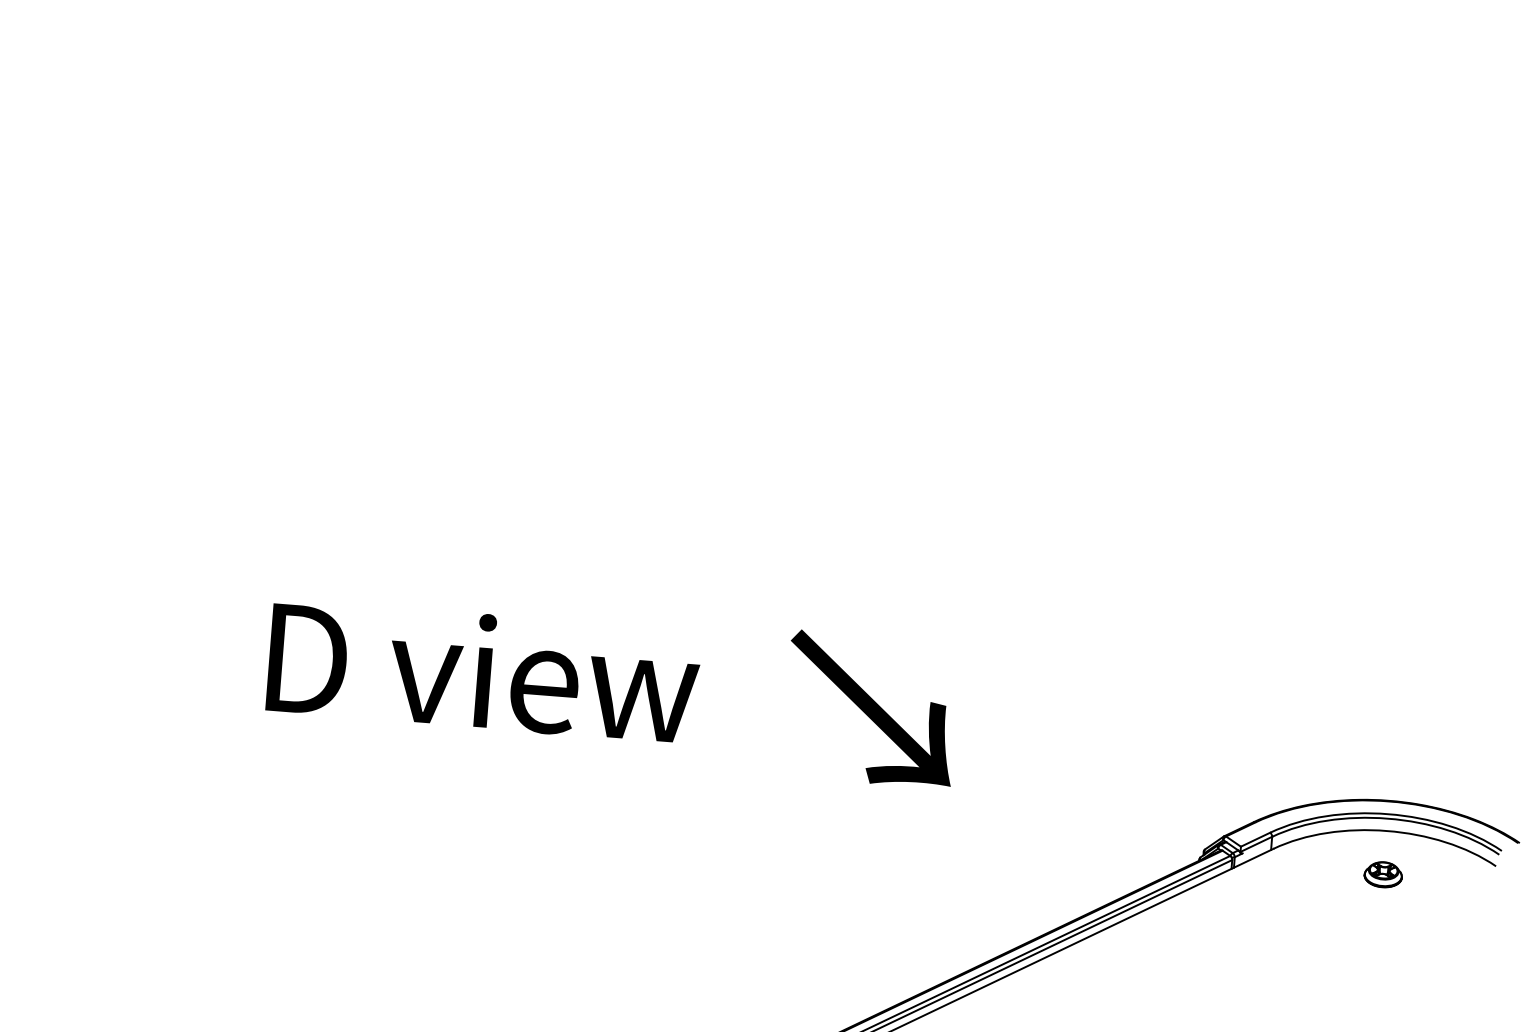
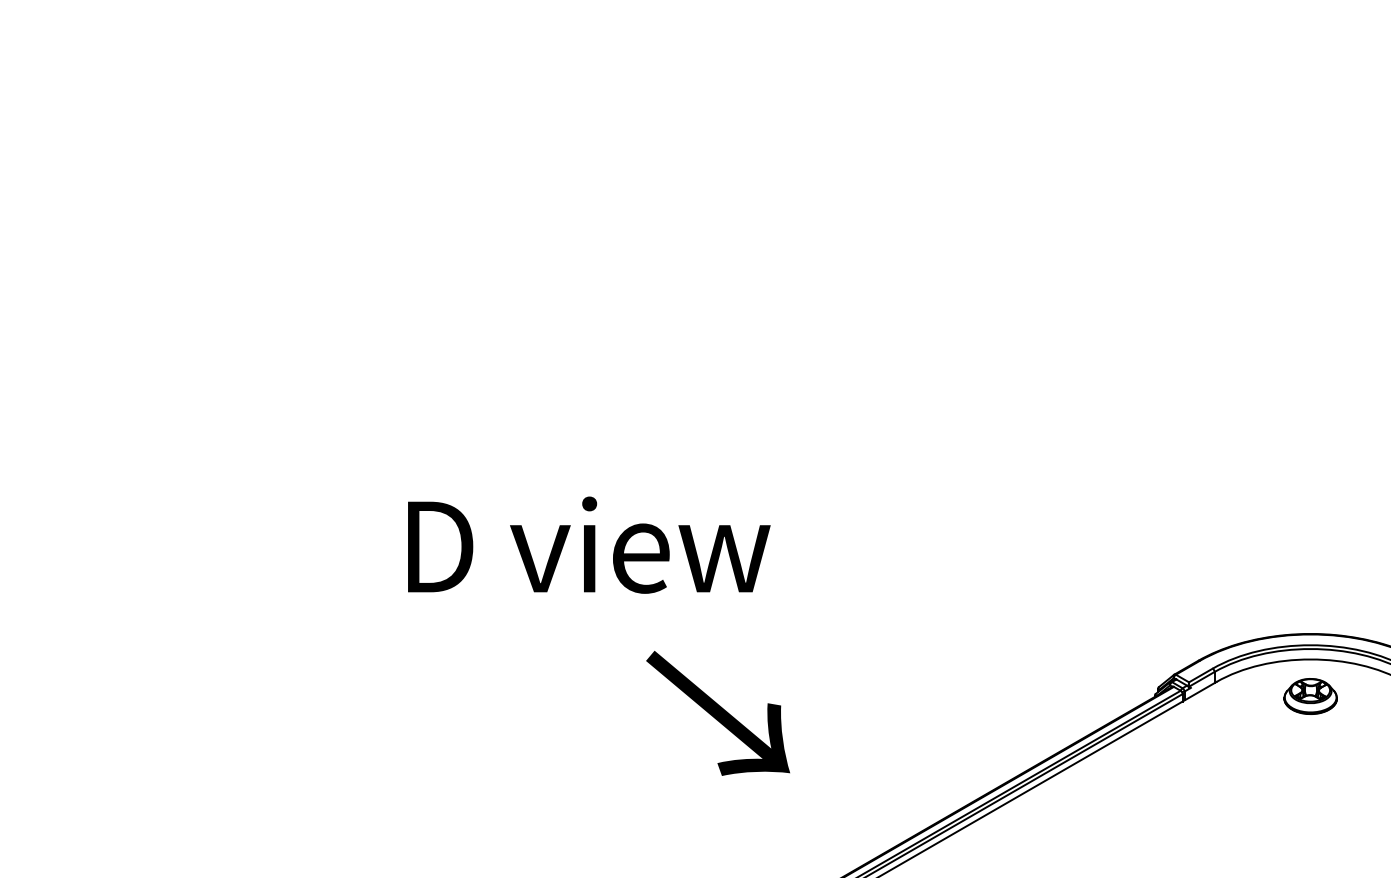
text: (484, 670) -> (589, 544), moved
text: (870, 709) -> (717, 713), moved
part: (1383, 874) -> (1310, 696), size x1.67

